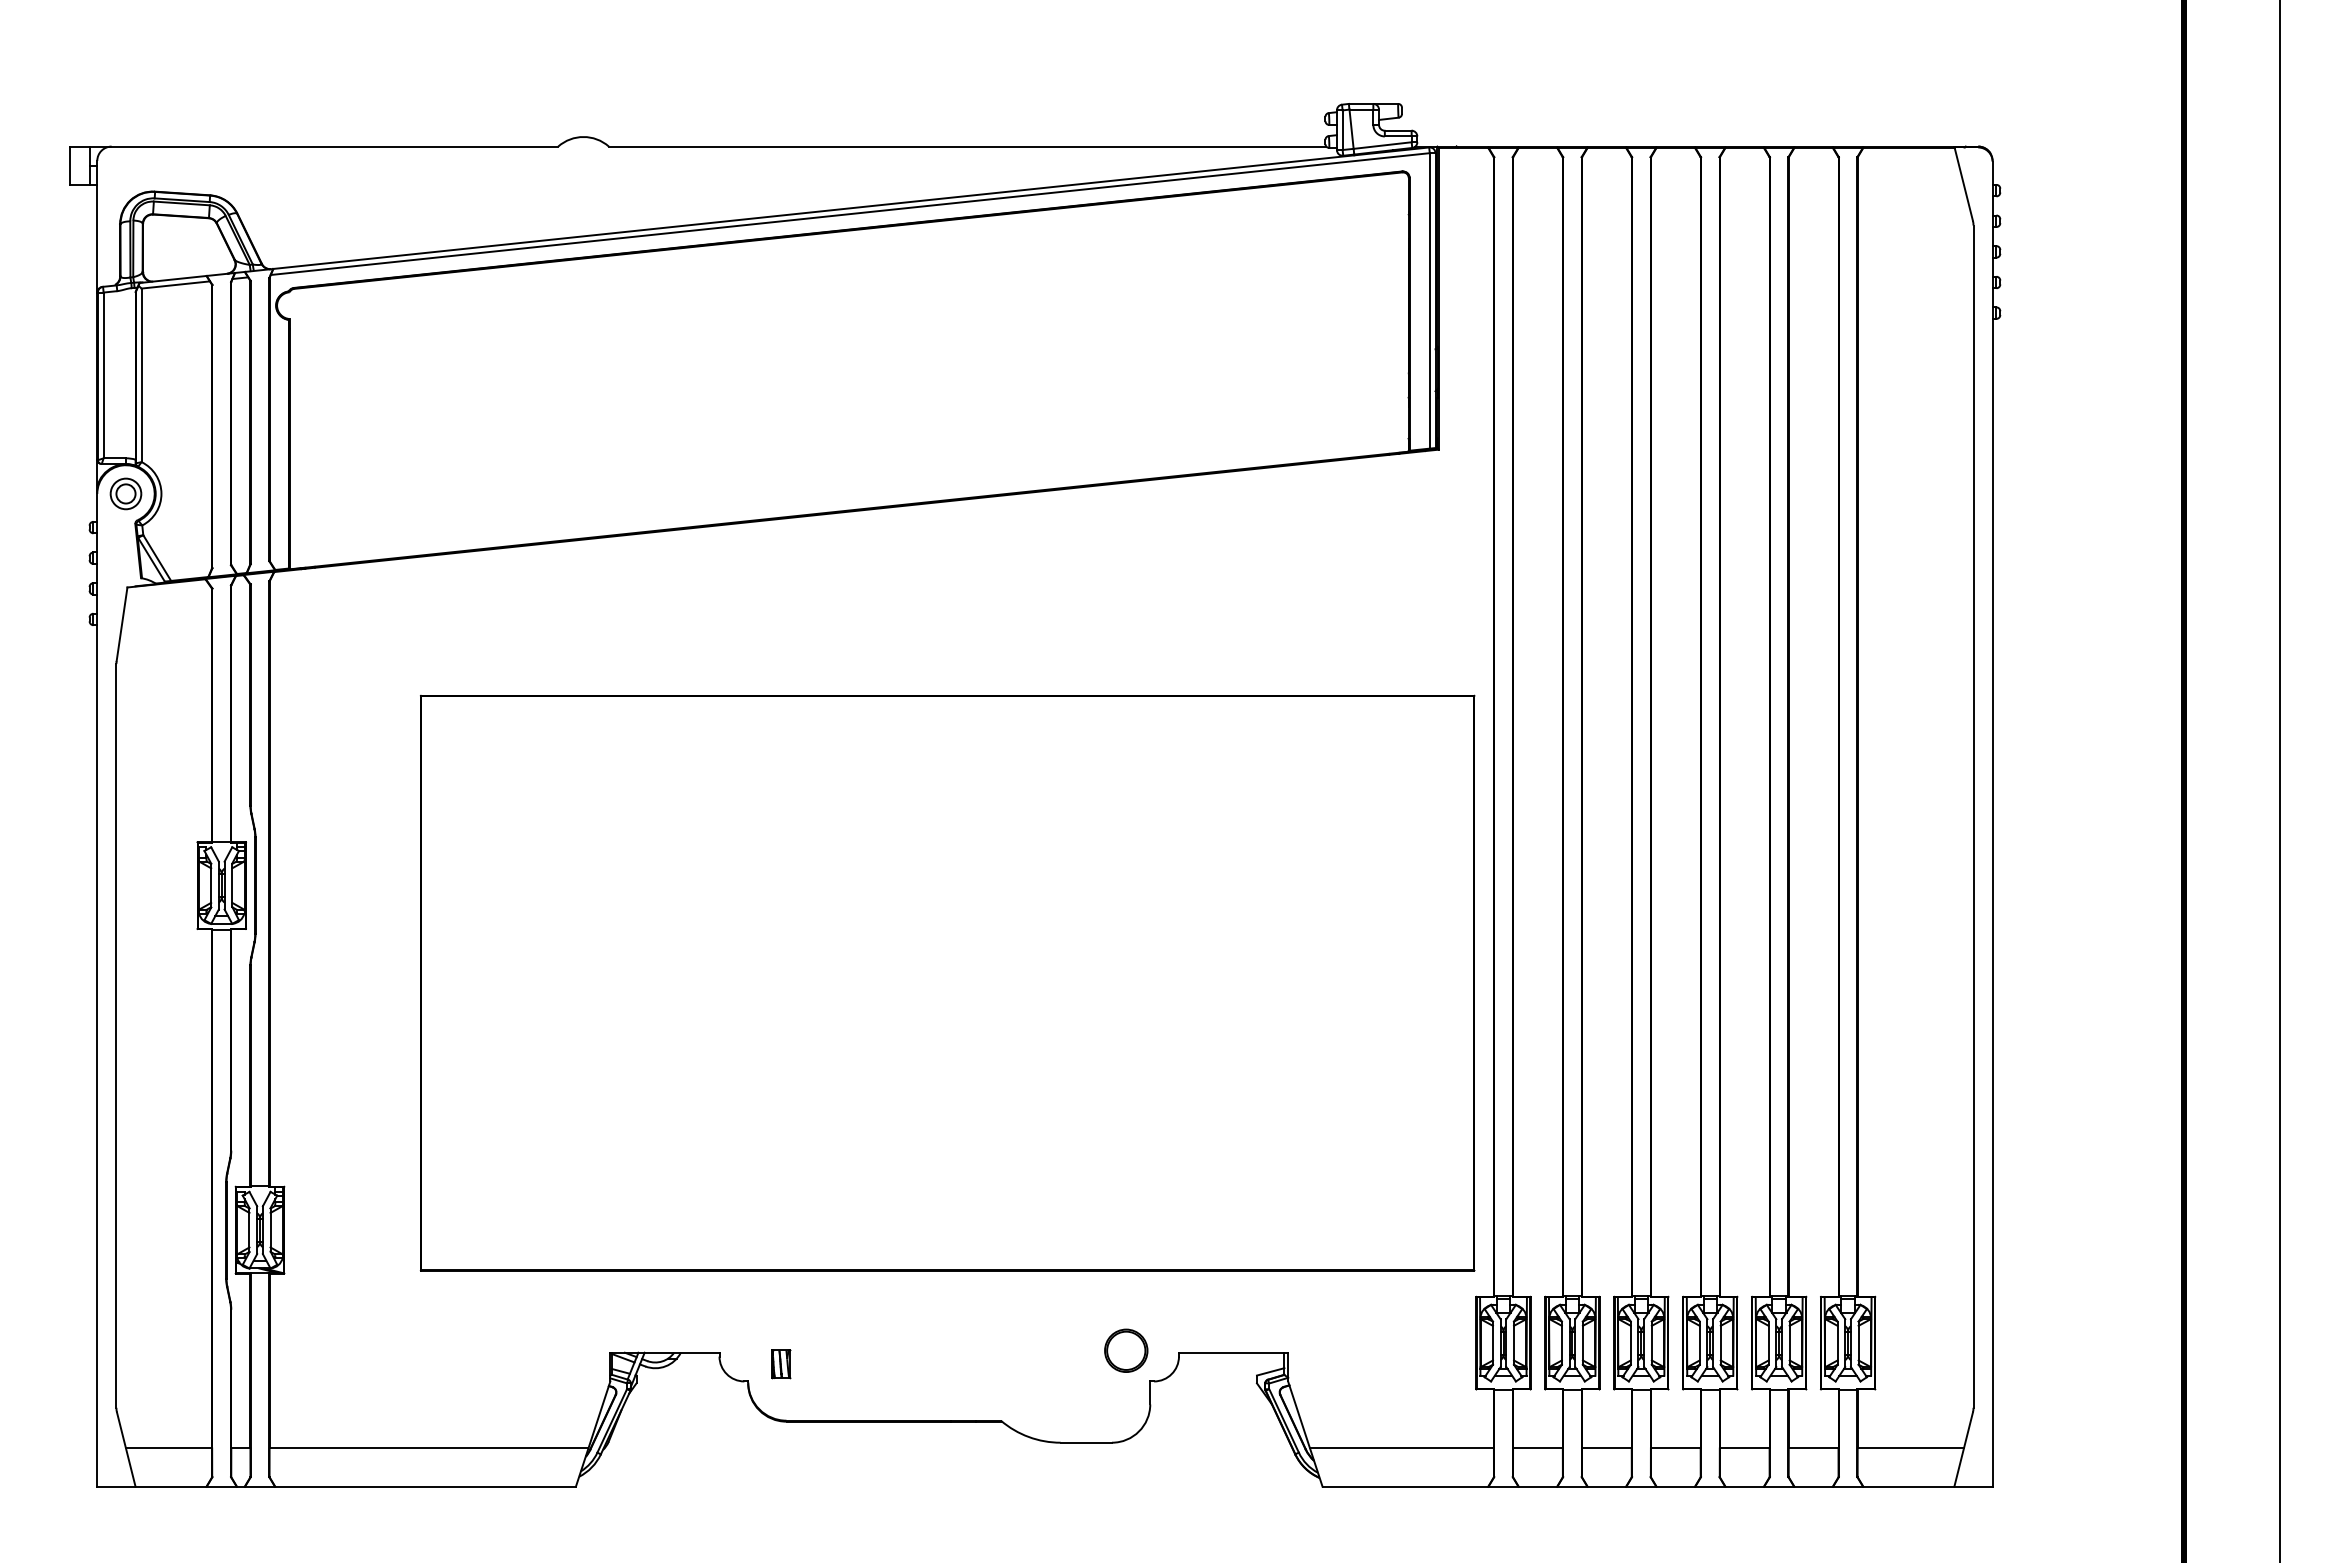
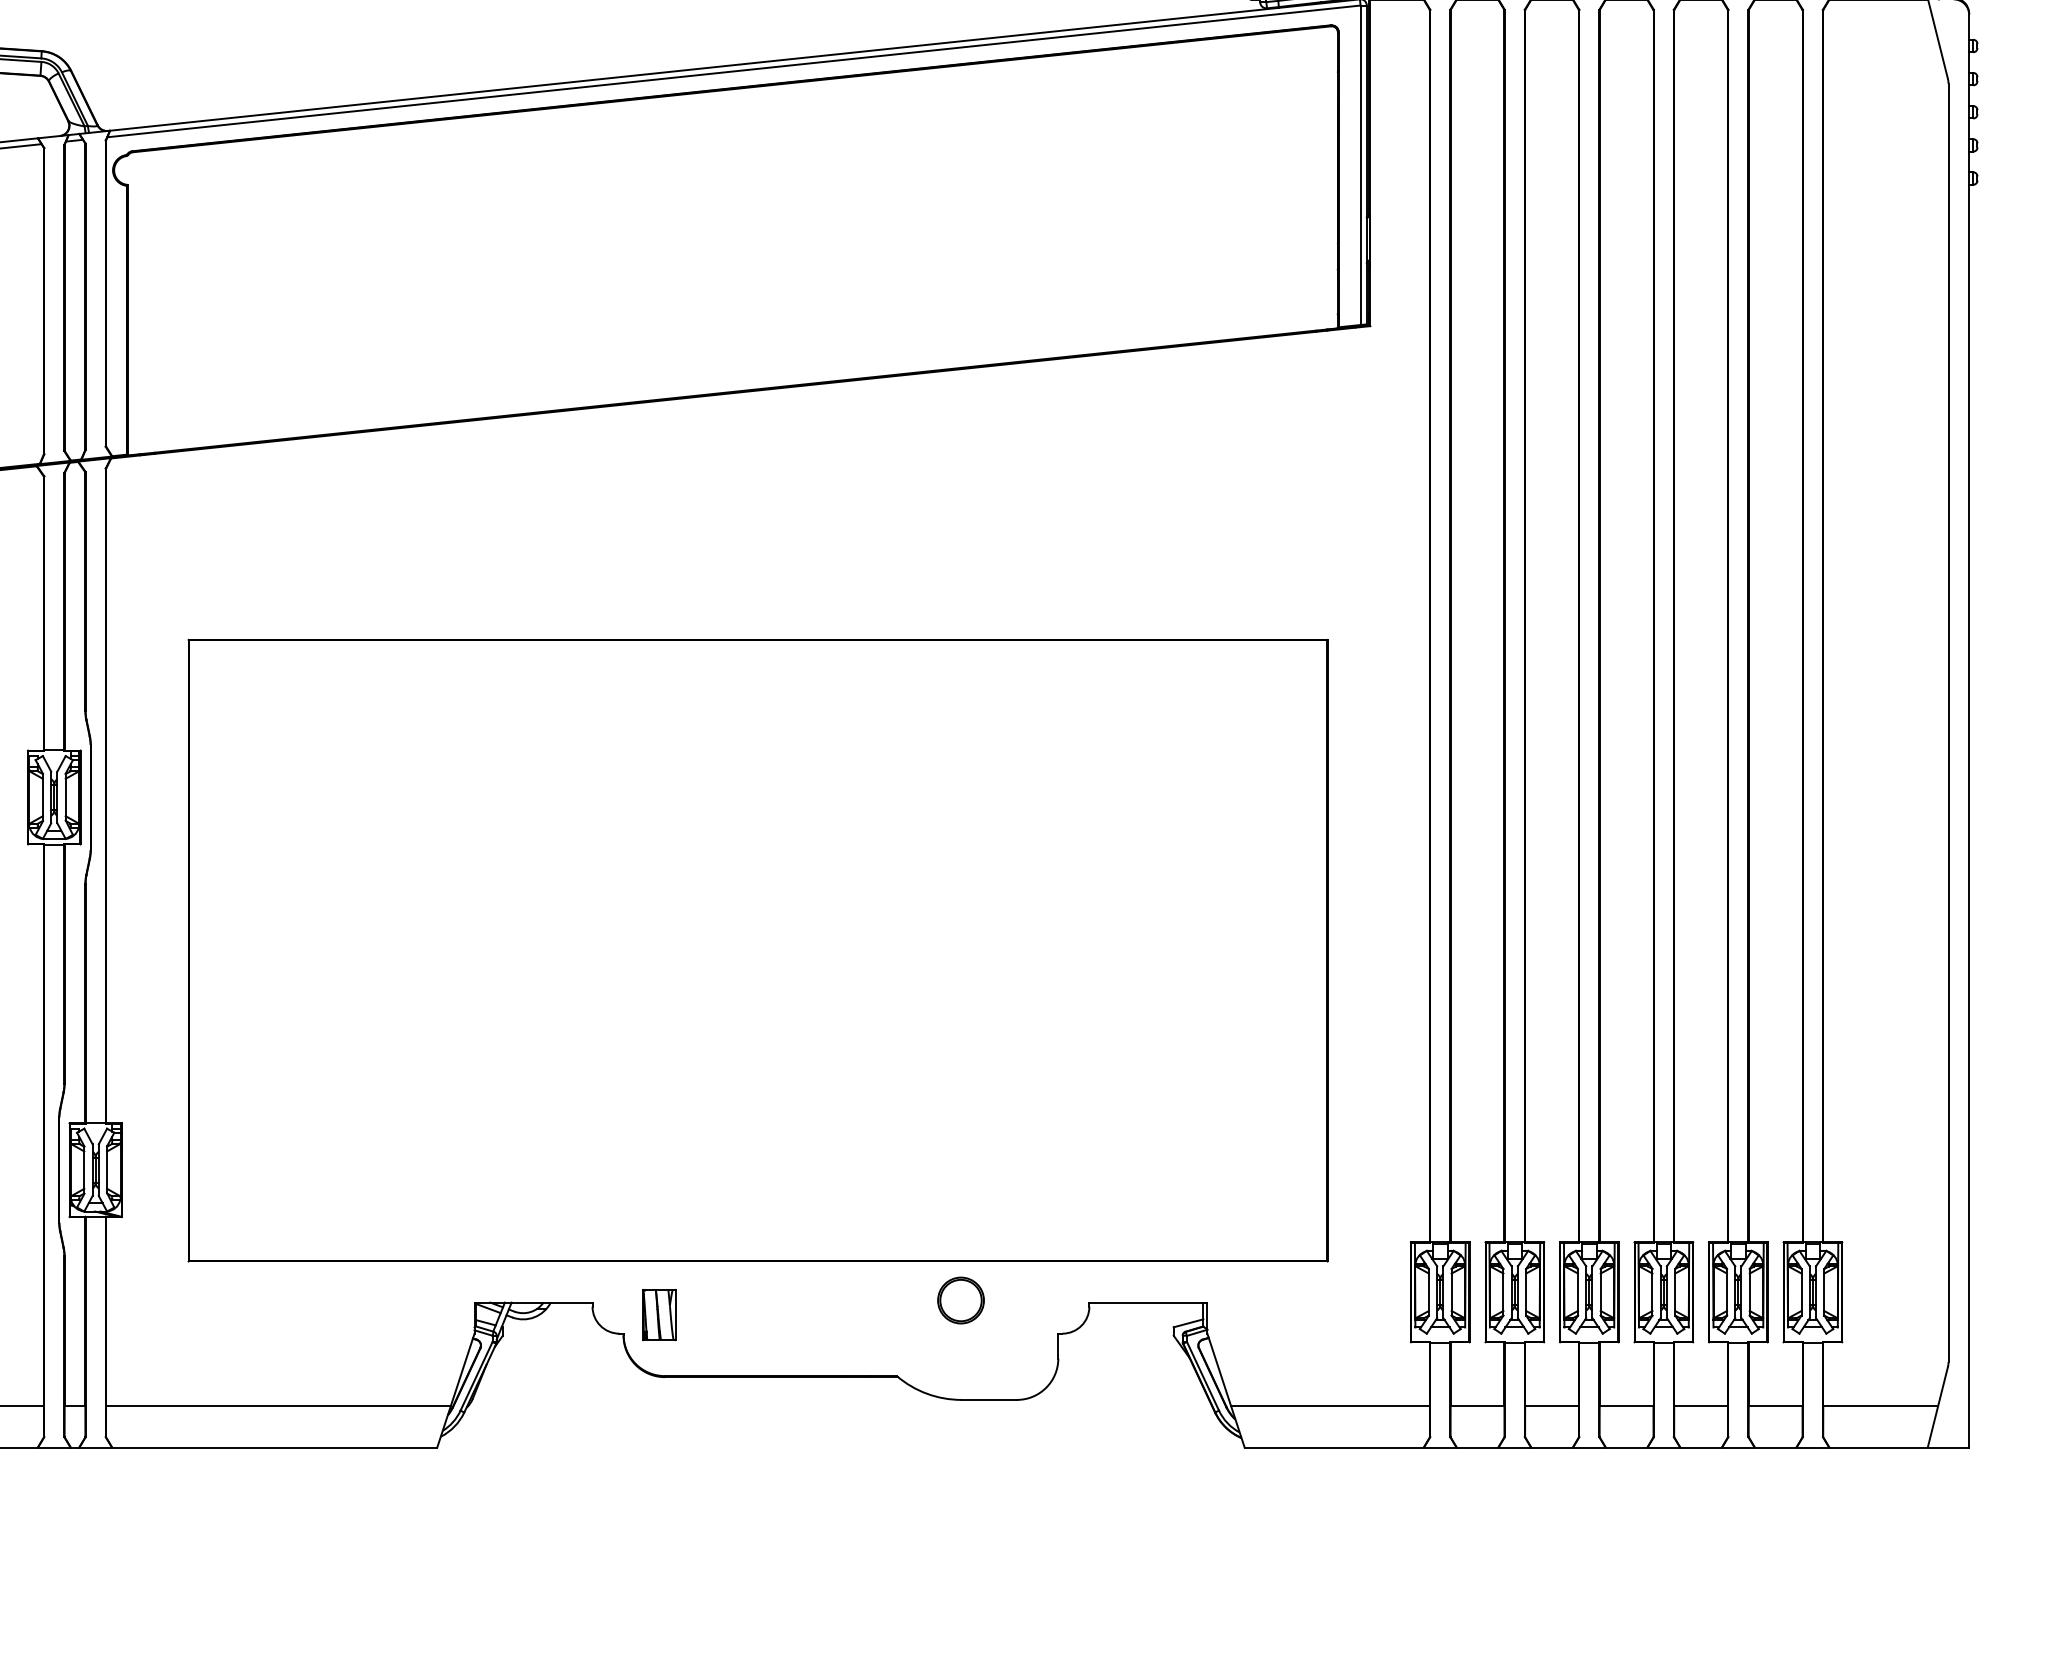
part: (947, 982) -> (757, 949), moved
part: (1126, 1350) -> (961, 1300), moved
part: (781, 1364) -> (659, 1315), size x1.67

